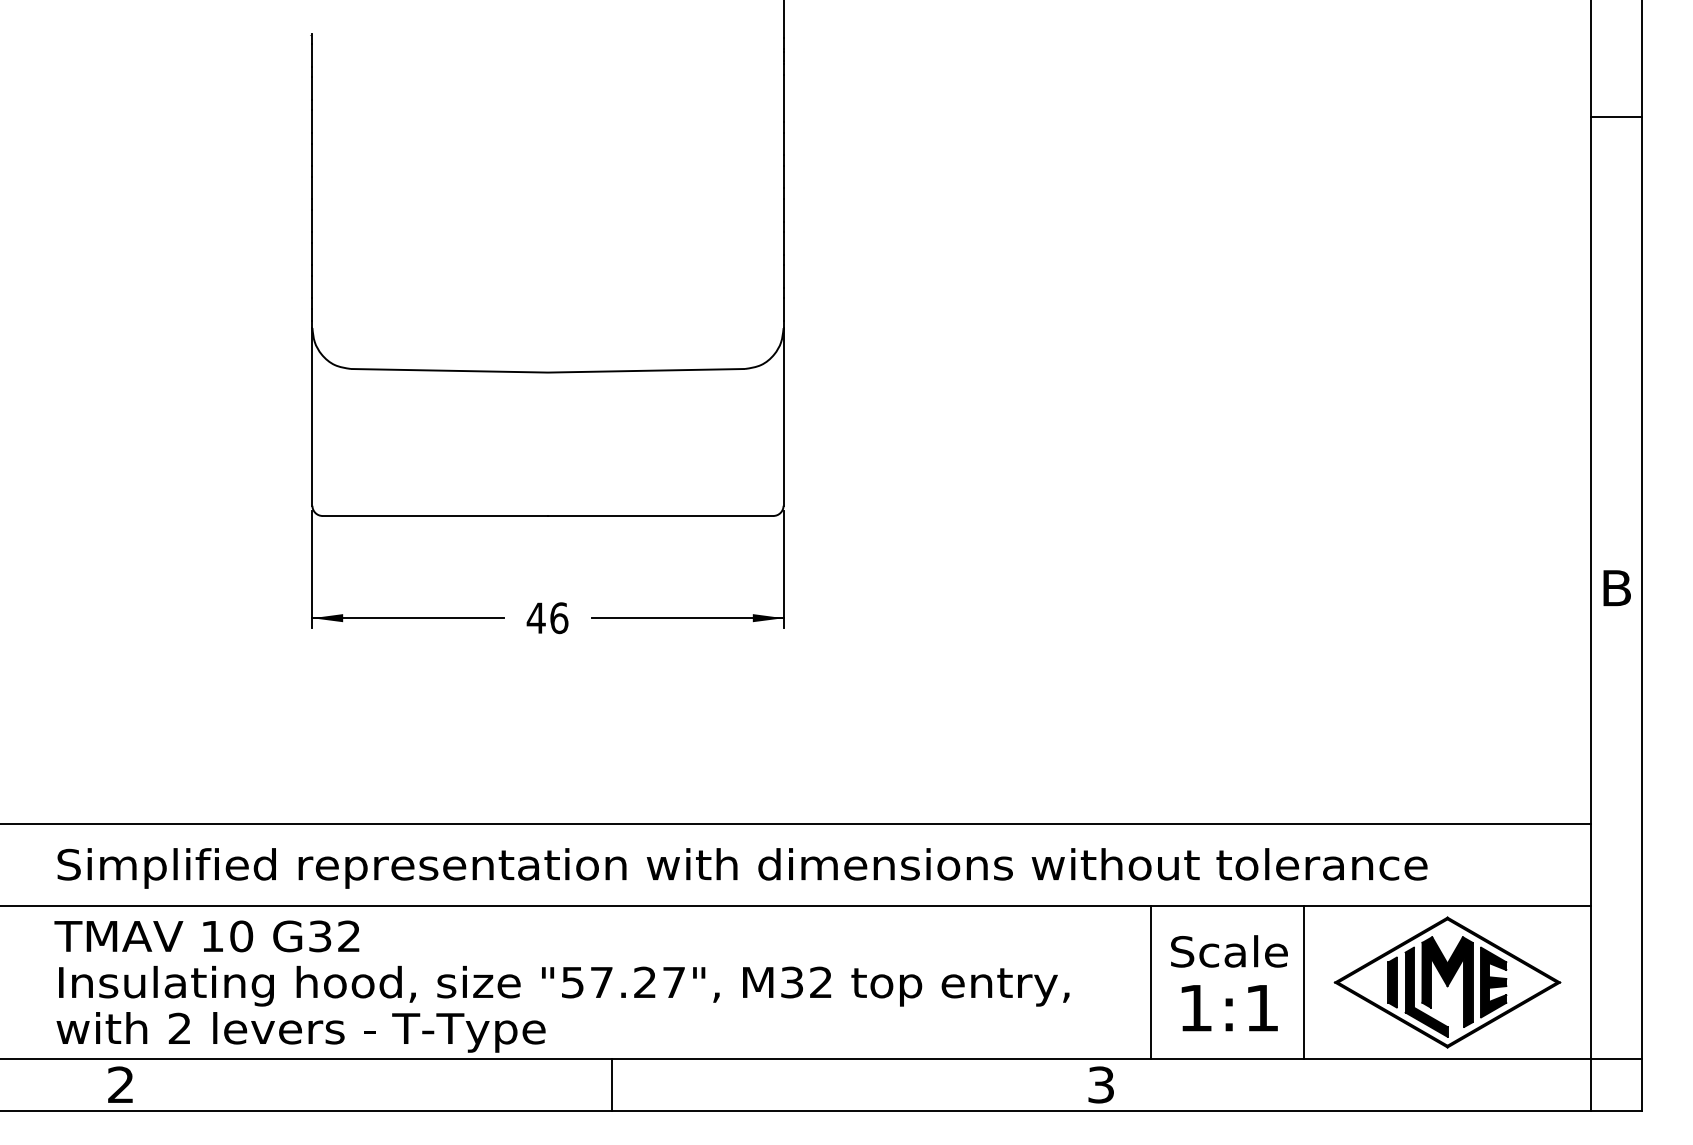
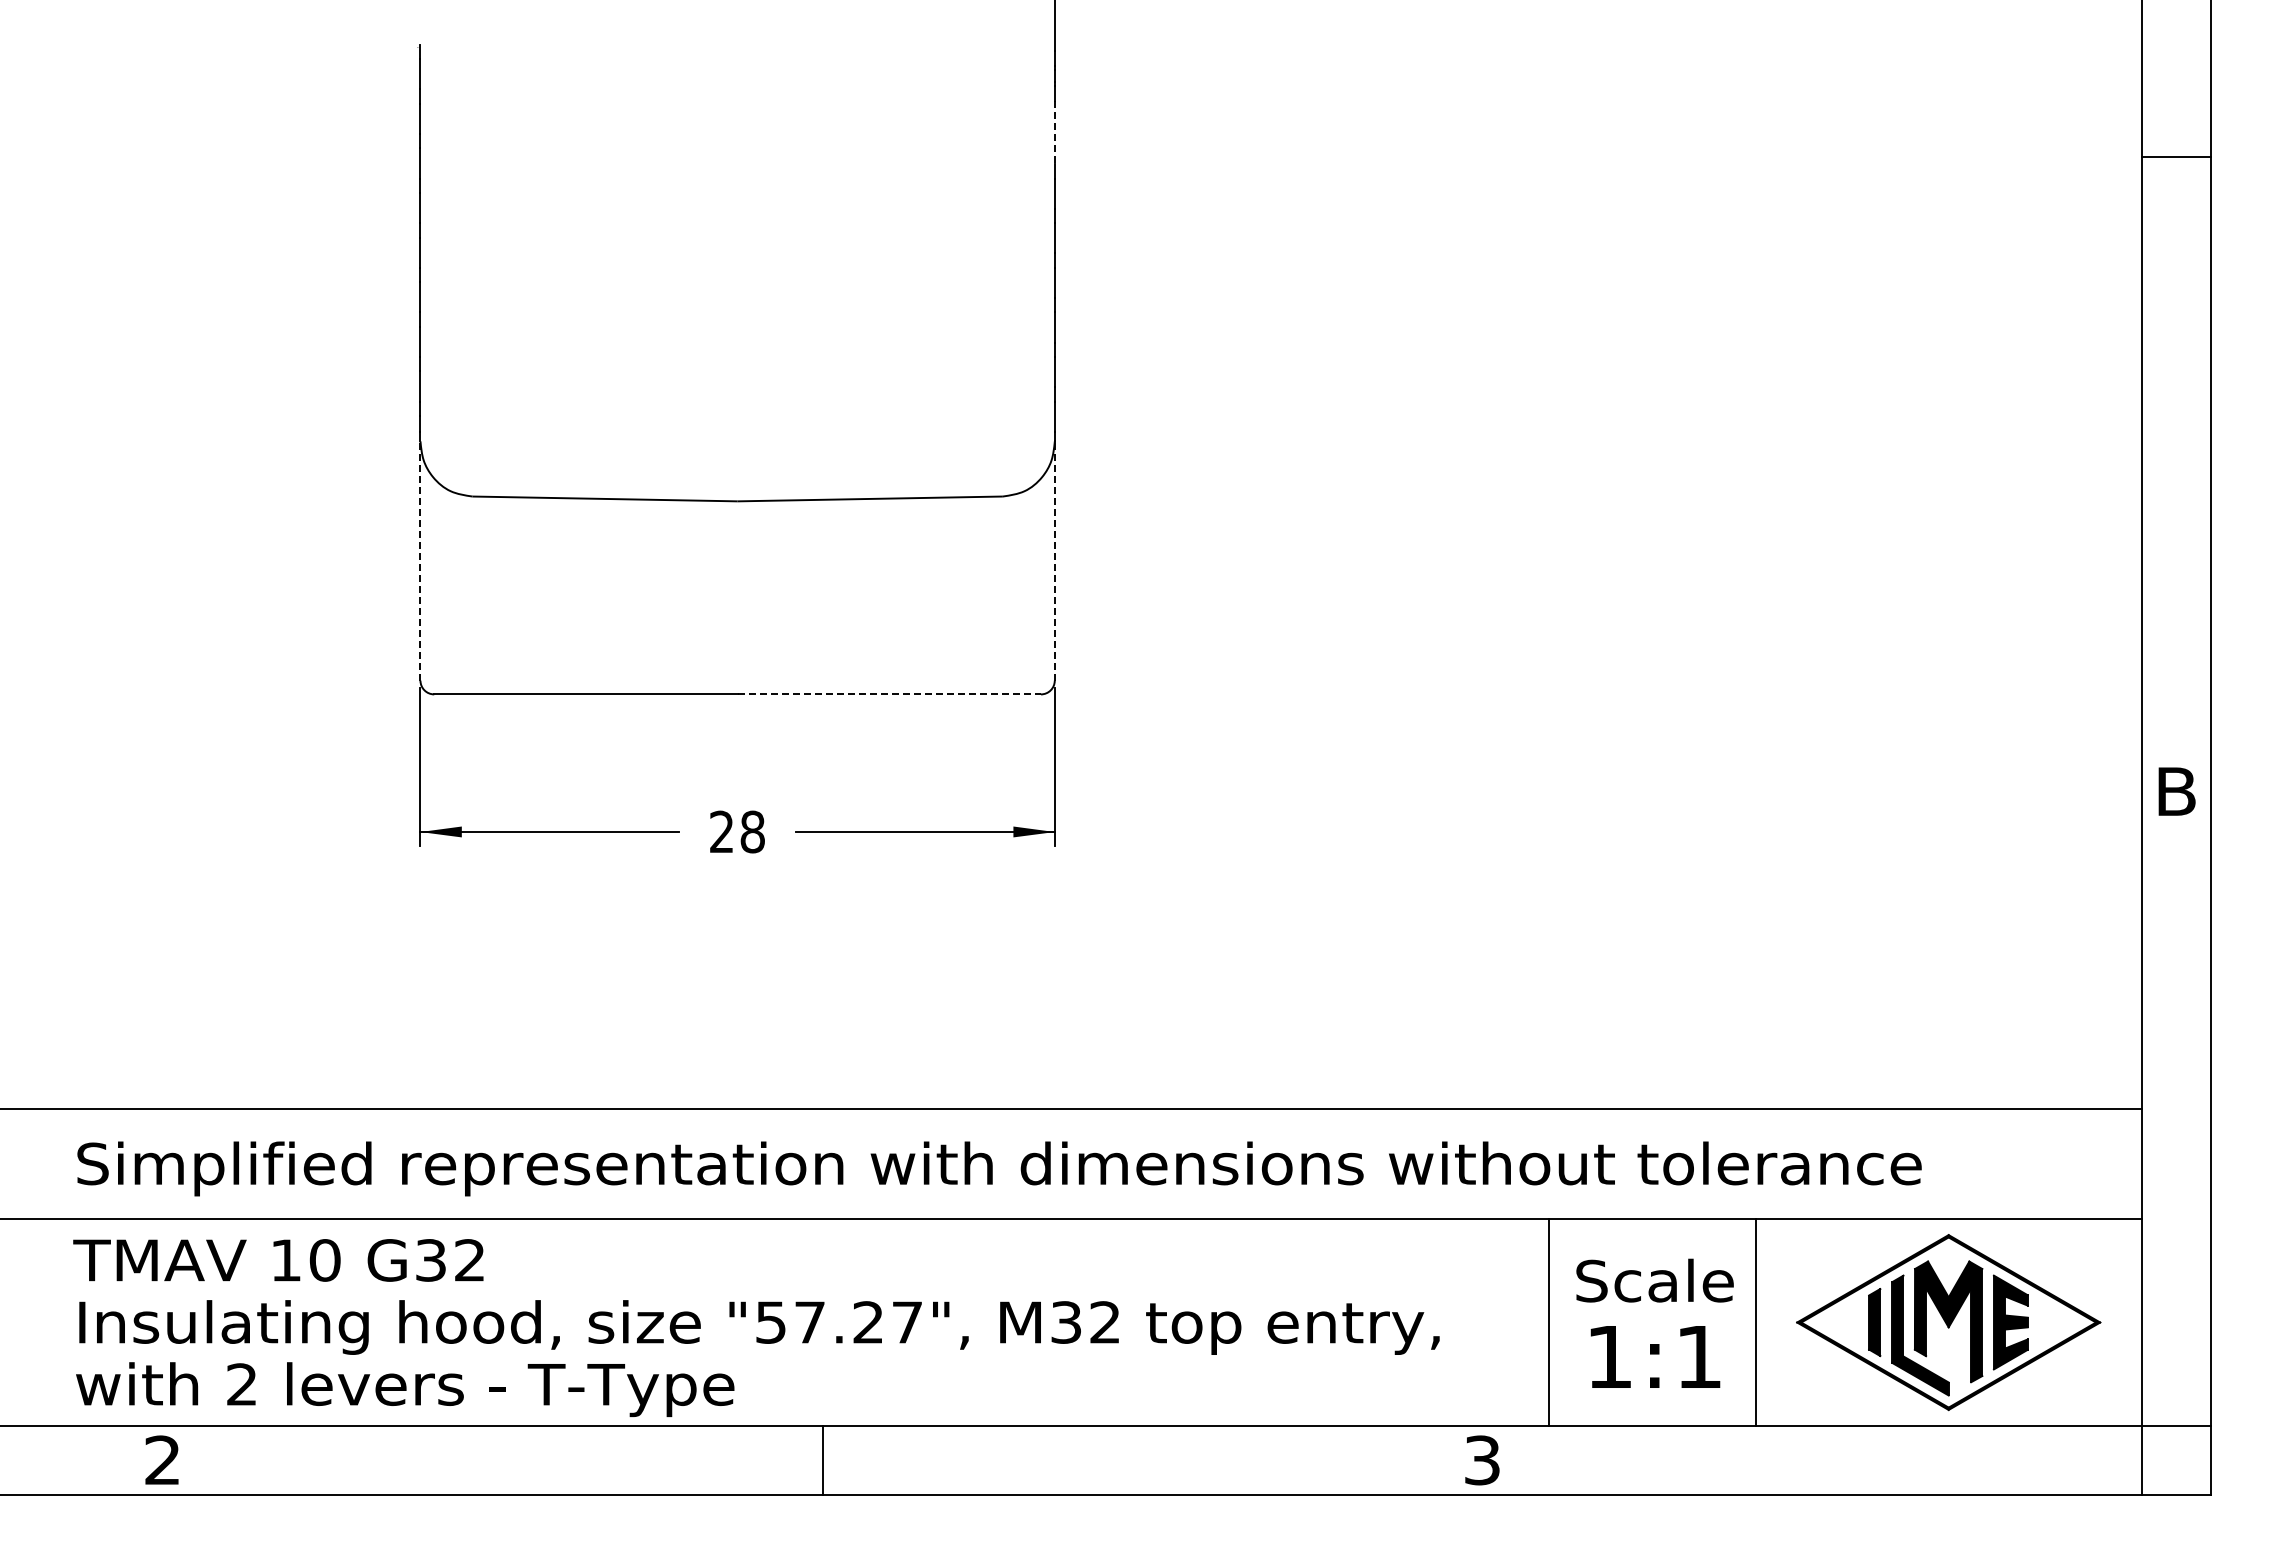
line: (783, 98) -> (1054, 132), solid -> dashed
line: (783, 416) -> (1054, 560), solid -> dashed
line: (312, 417) -> (420, 561), solid -> dashed
line: (660, 516) -> (889, 694), solid -> dashed
text: (547, 617) -> (737, 831), 46 -> 28

